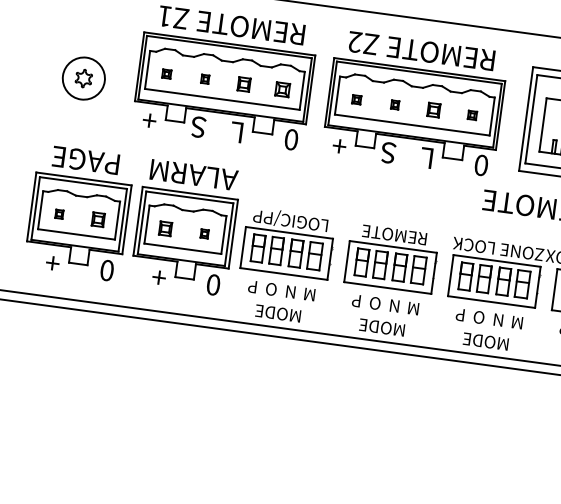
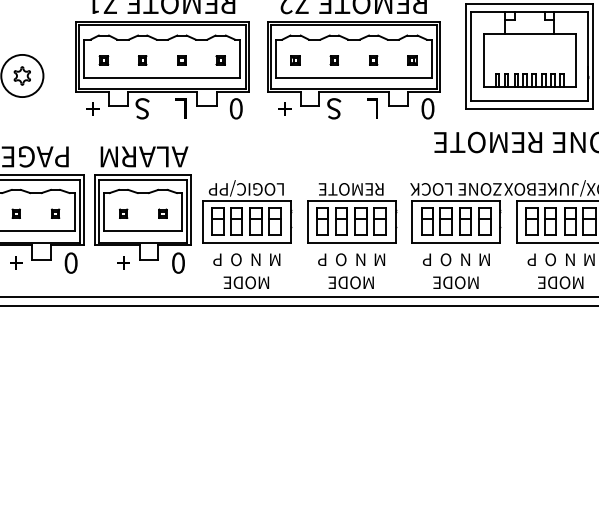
part: (243, 84) -> (181, 60), size x0.62
part: (282, 89) -> (220, 60), size x0.62
part: (433, 110) -> (373, 60), size x0.62
part: (98, 219) -> (55, 213), size x0.62
part: (165, 228) -> (123, 213), size x0.62

